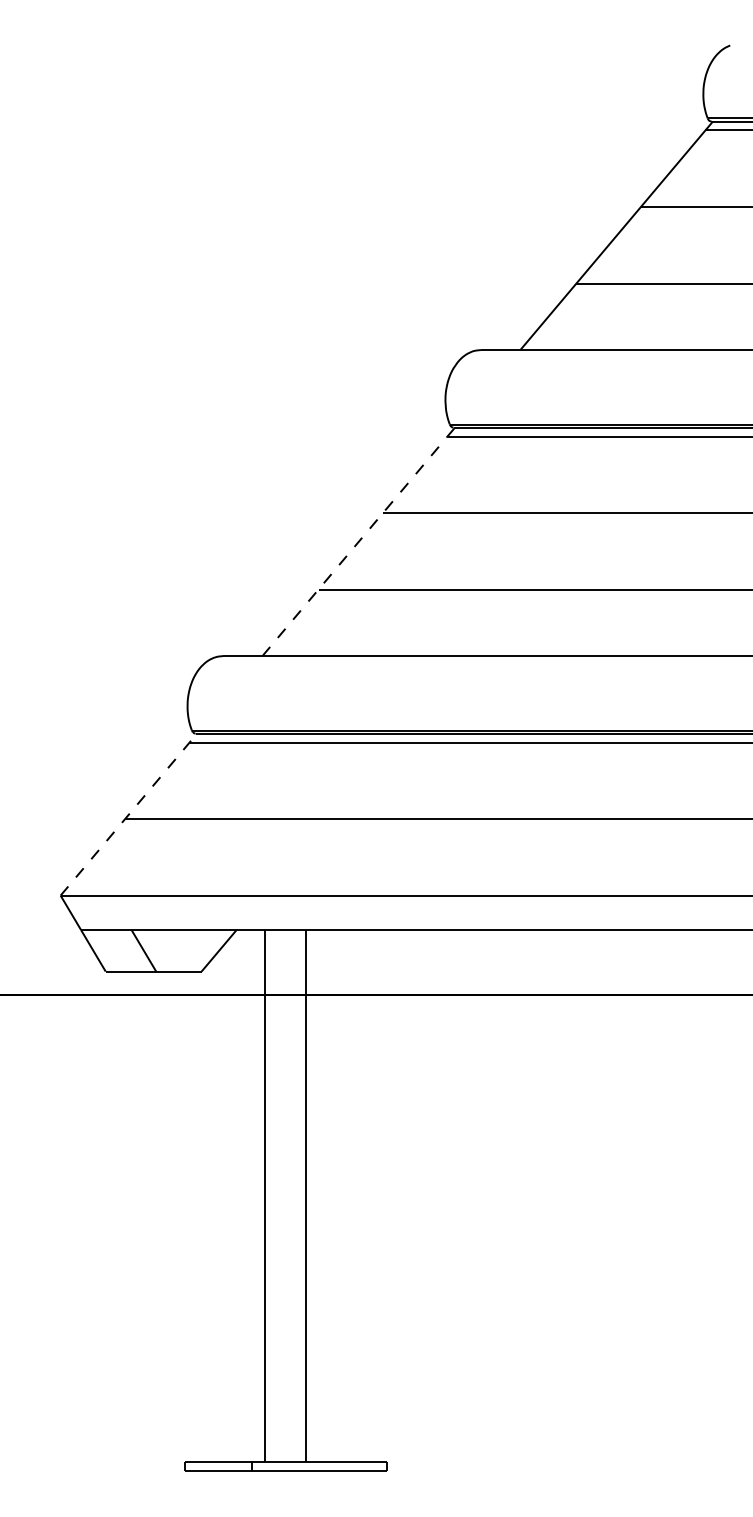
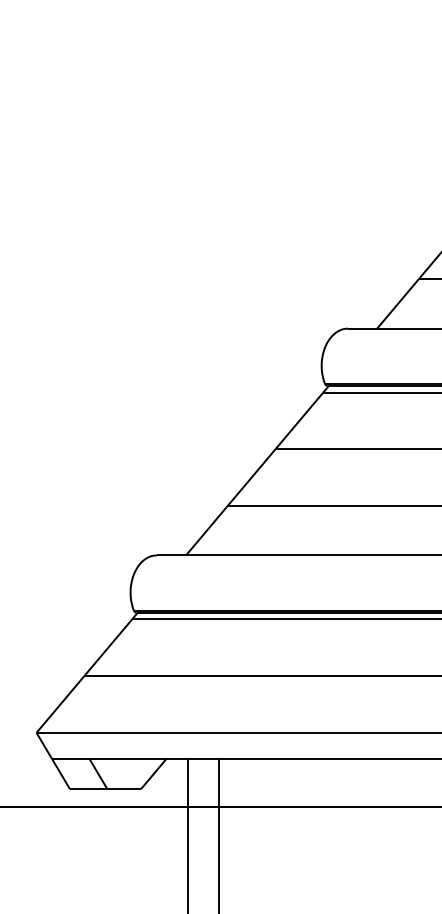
line: (359, 541) -> (258, 470), dashed -> solid
line: (128, 814) -> (86, 672), dashed -> solid

